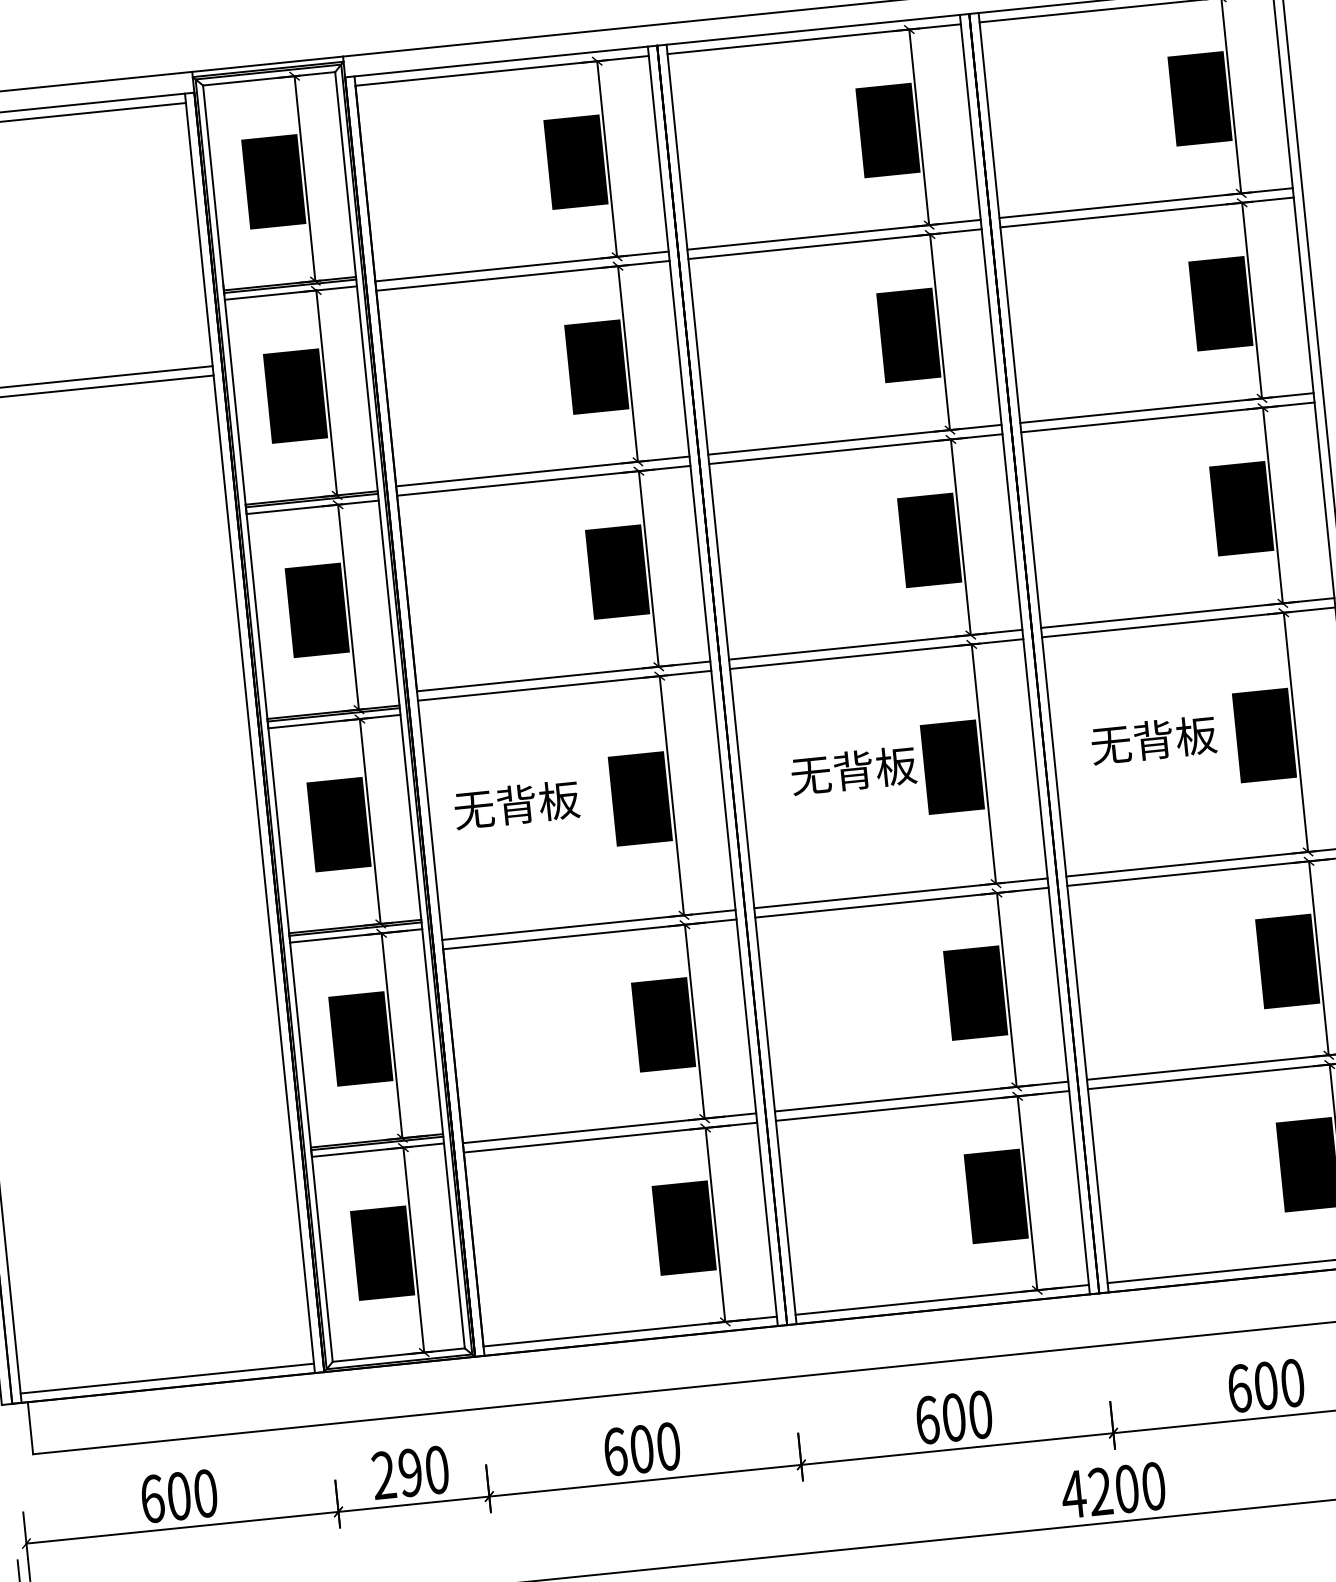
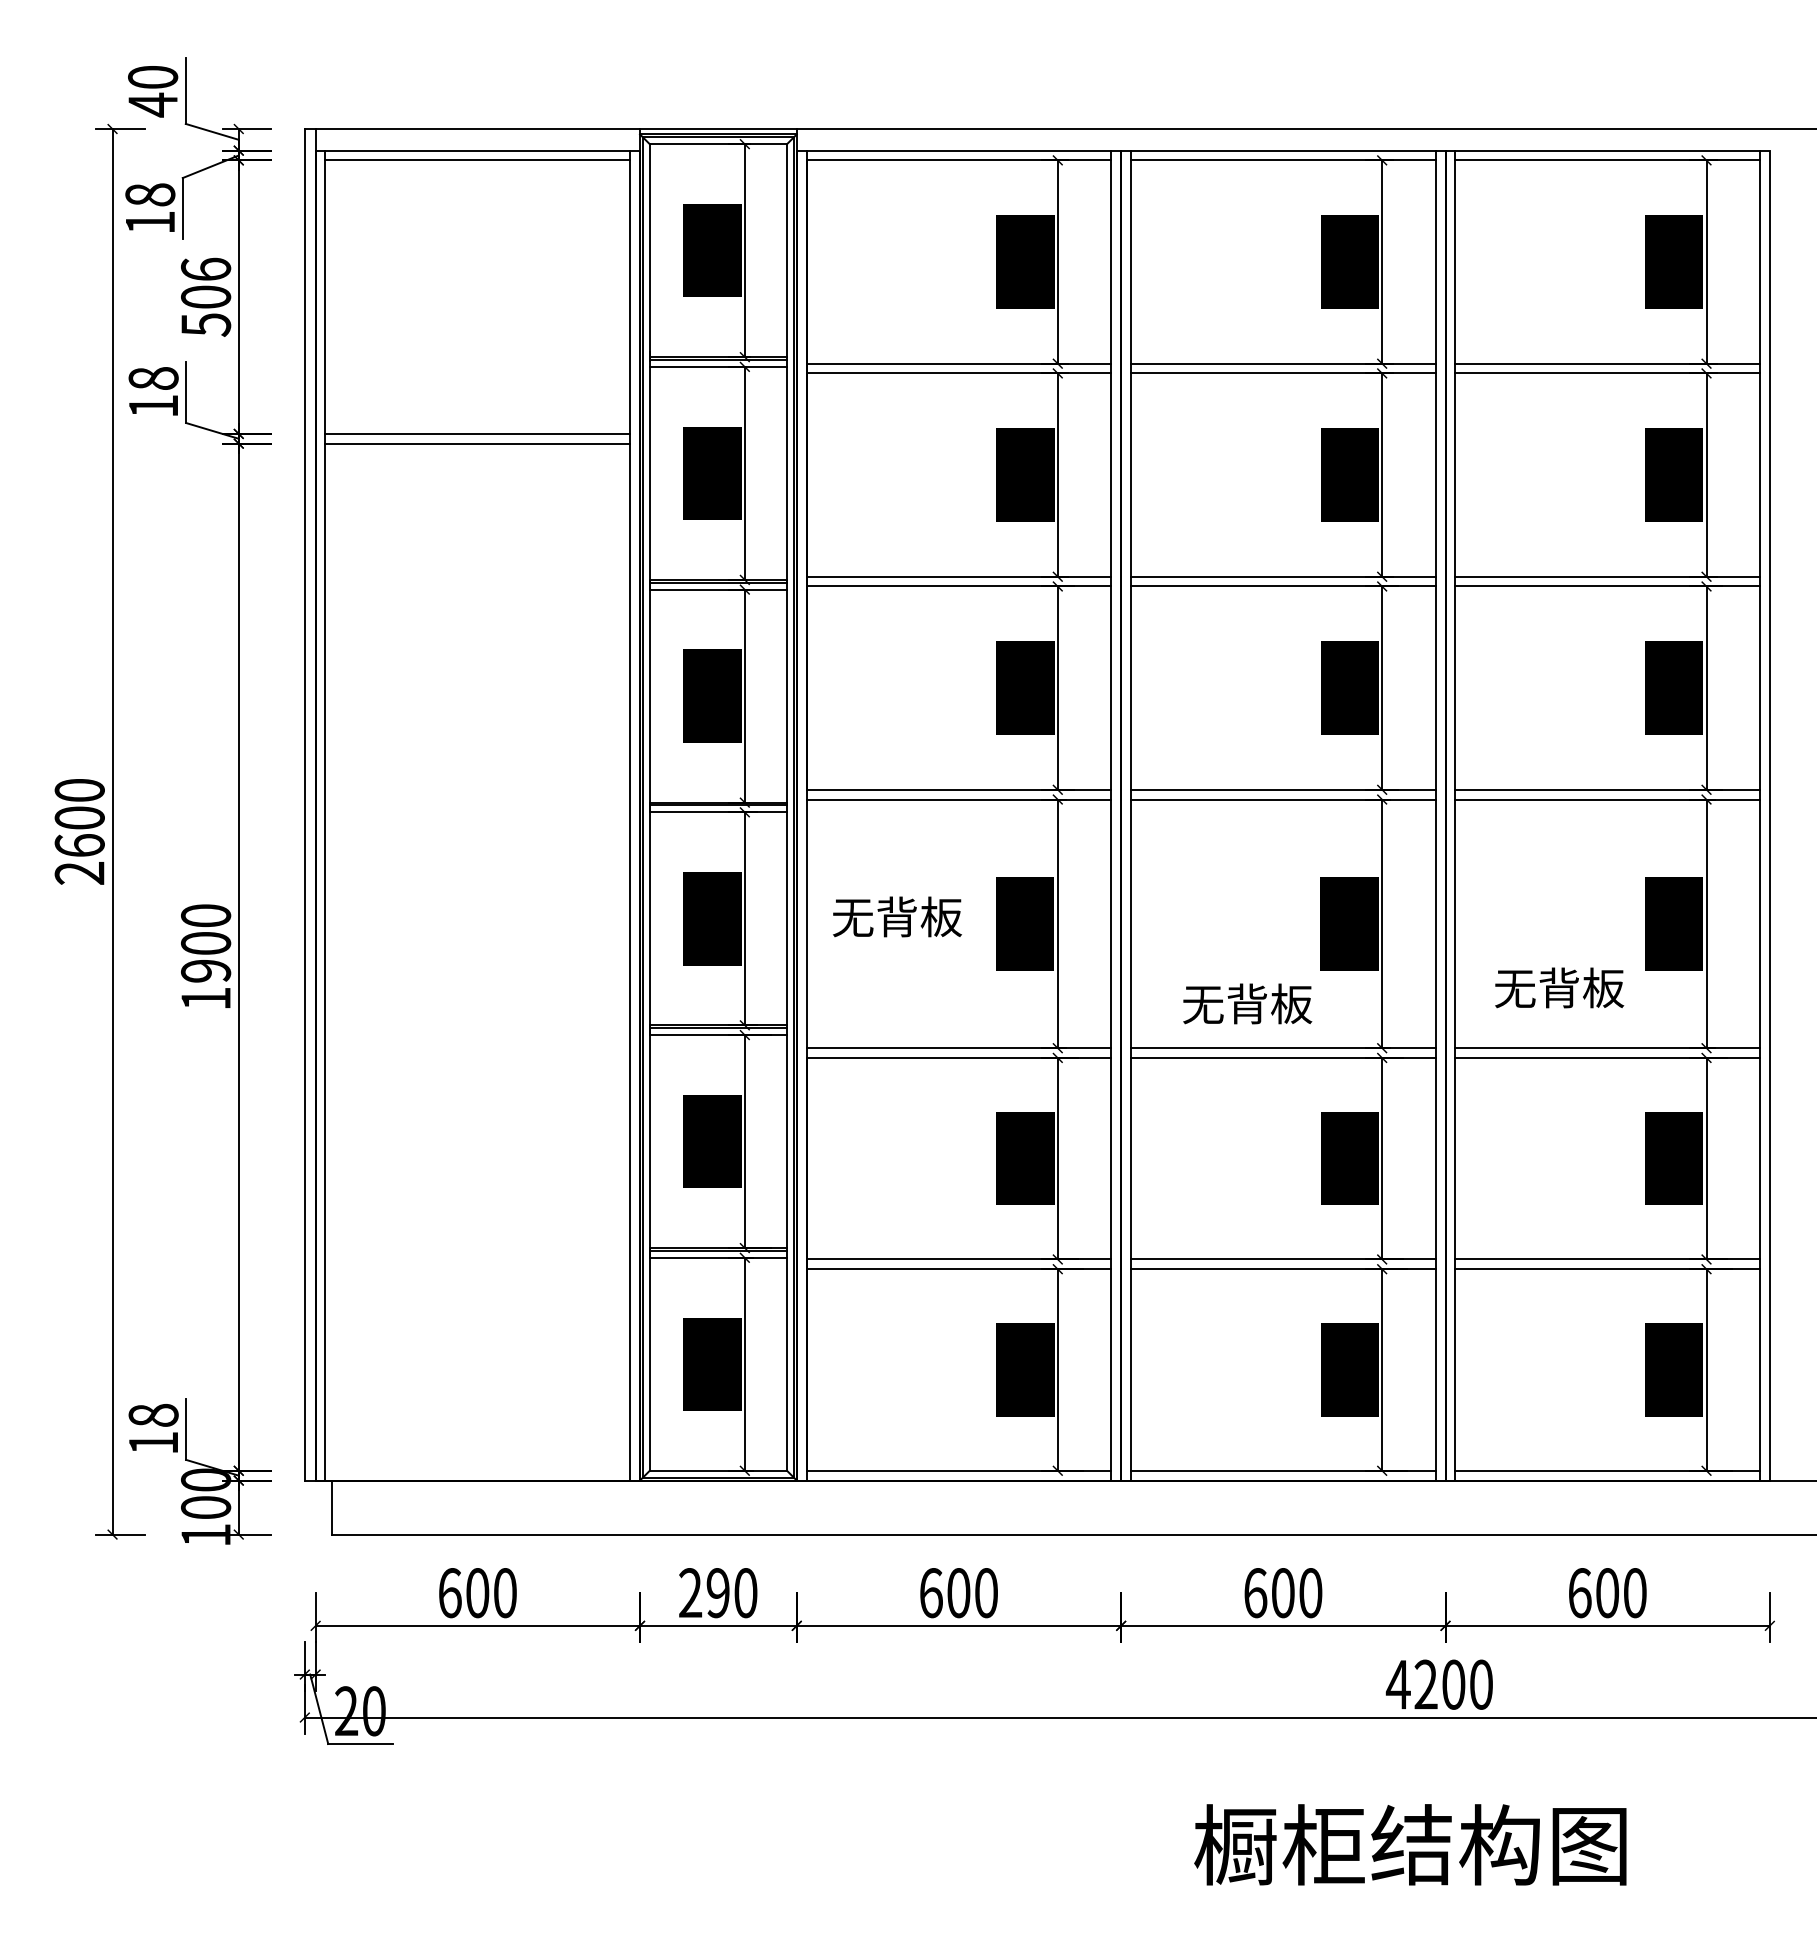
text: (1153, 739) -> (1559, 987), moved
text: (853, 770) -> (1247, 1003), moved
line: (166, 1378) -> (477, 1470), removed

